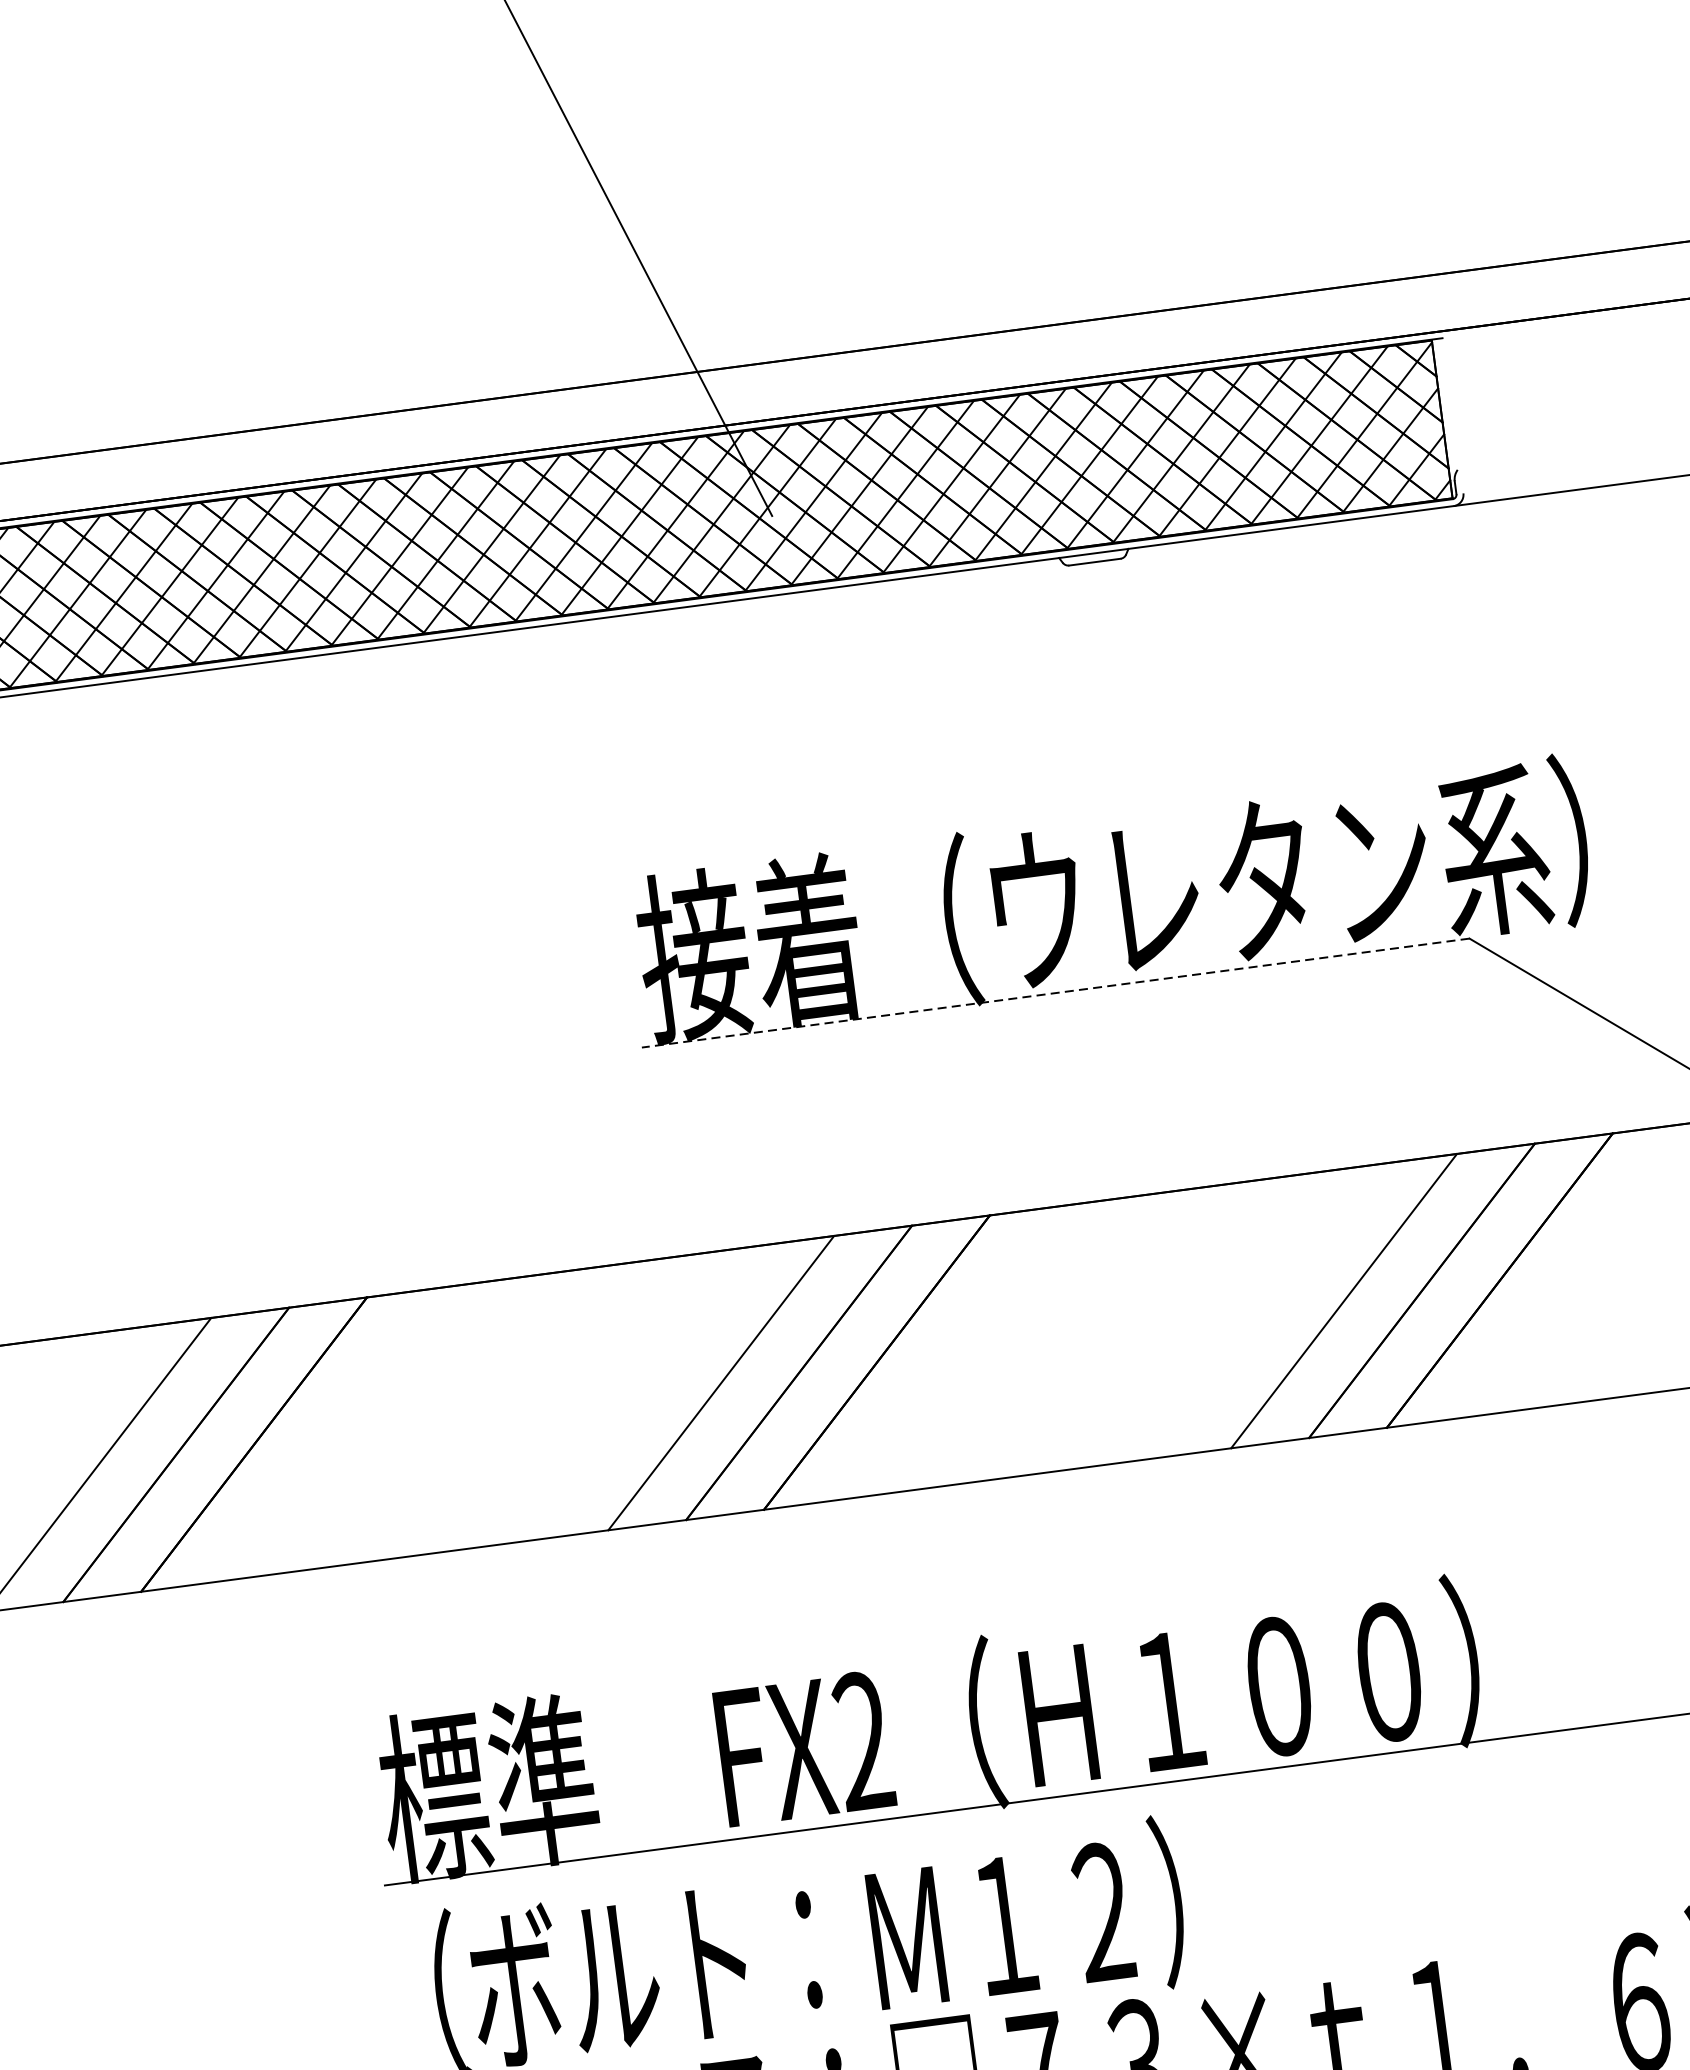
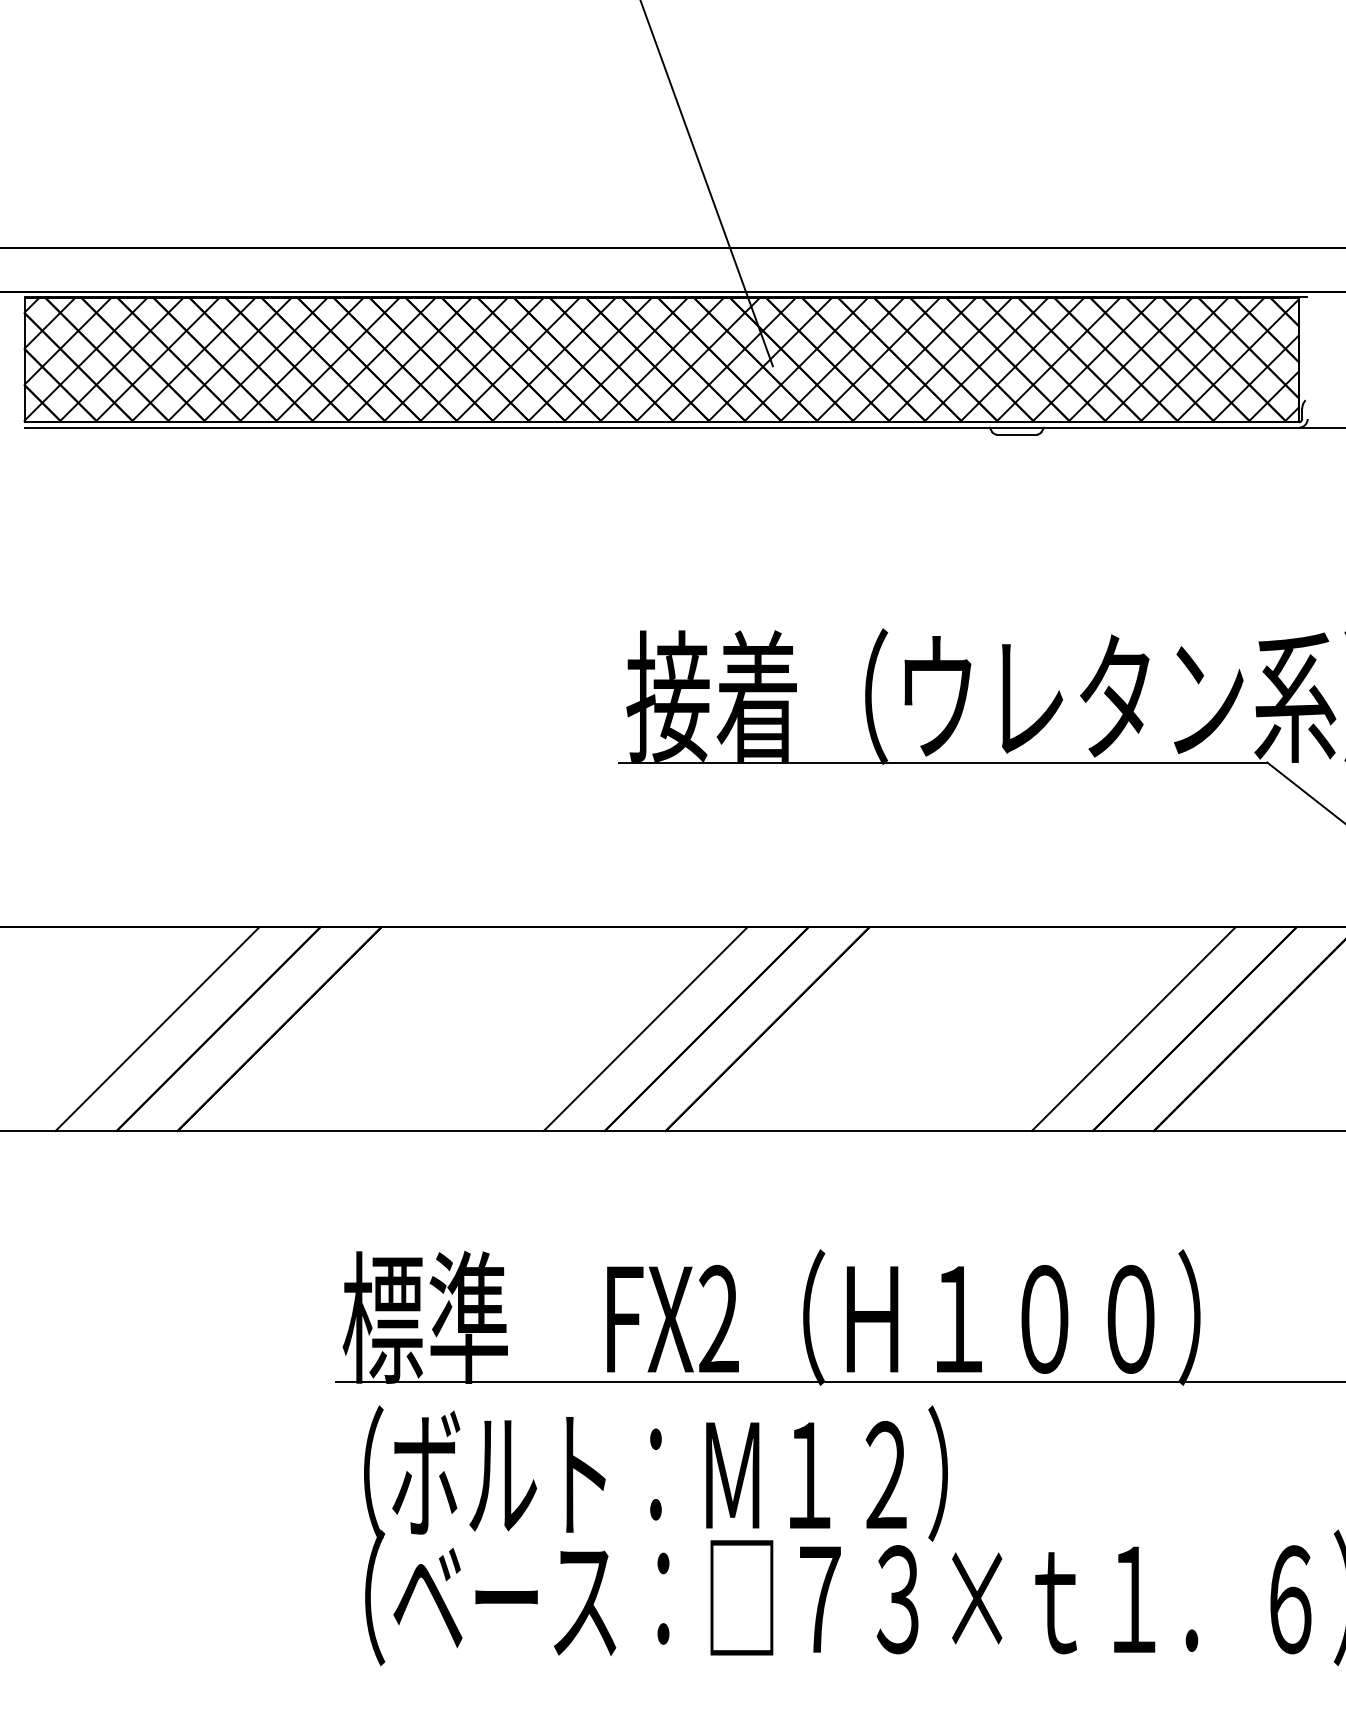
line: (1055, 993) -> (942, 762), dashed -> solid

